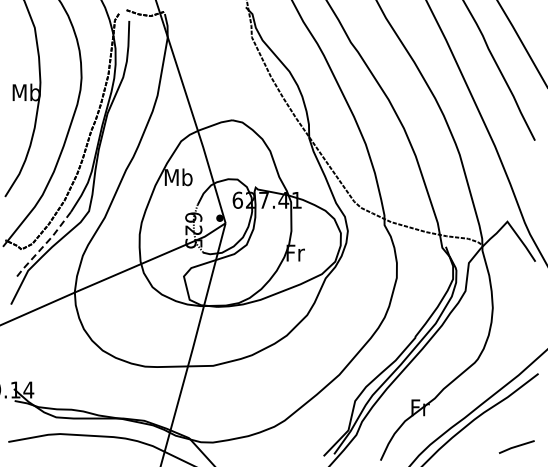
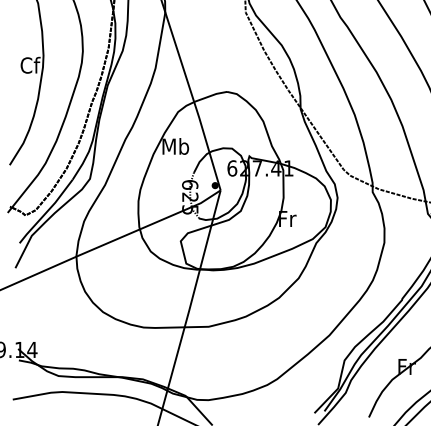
text: (26, 92) -> (30, 65), Mb -> Cf
line: (43, 246) -> (46, 212), dashed -> solid

